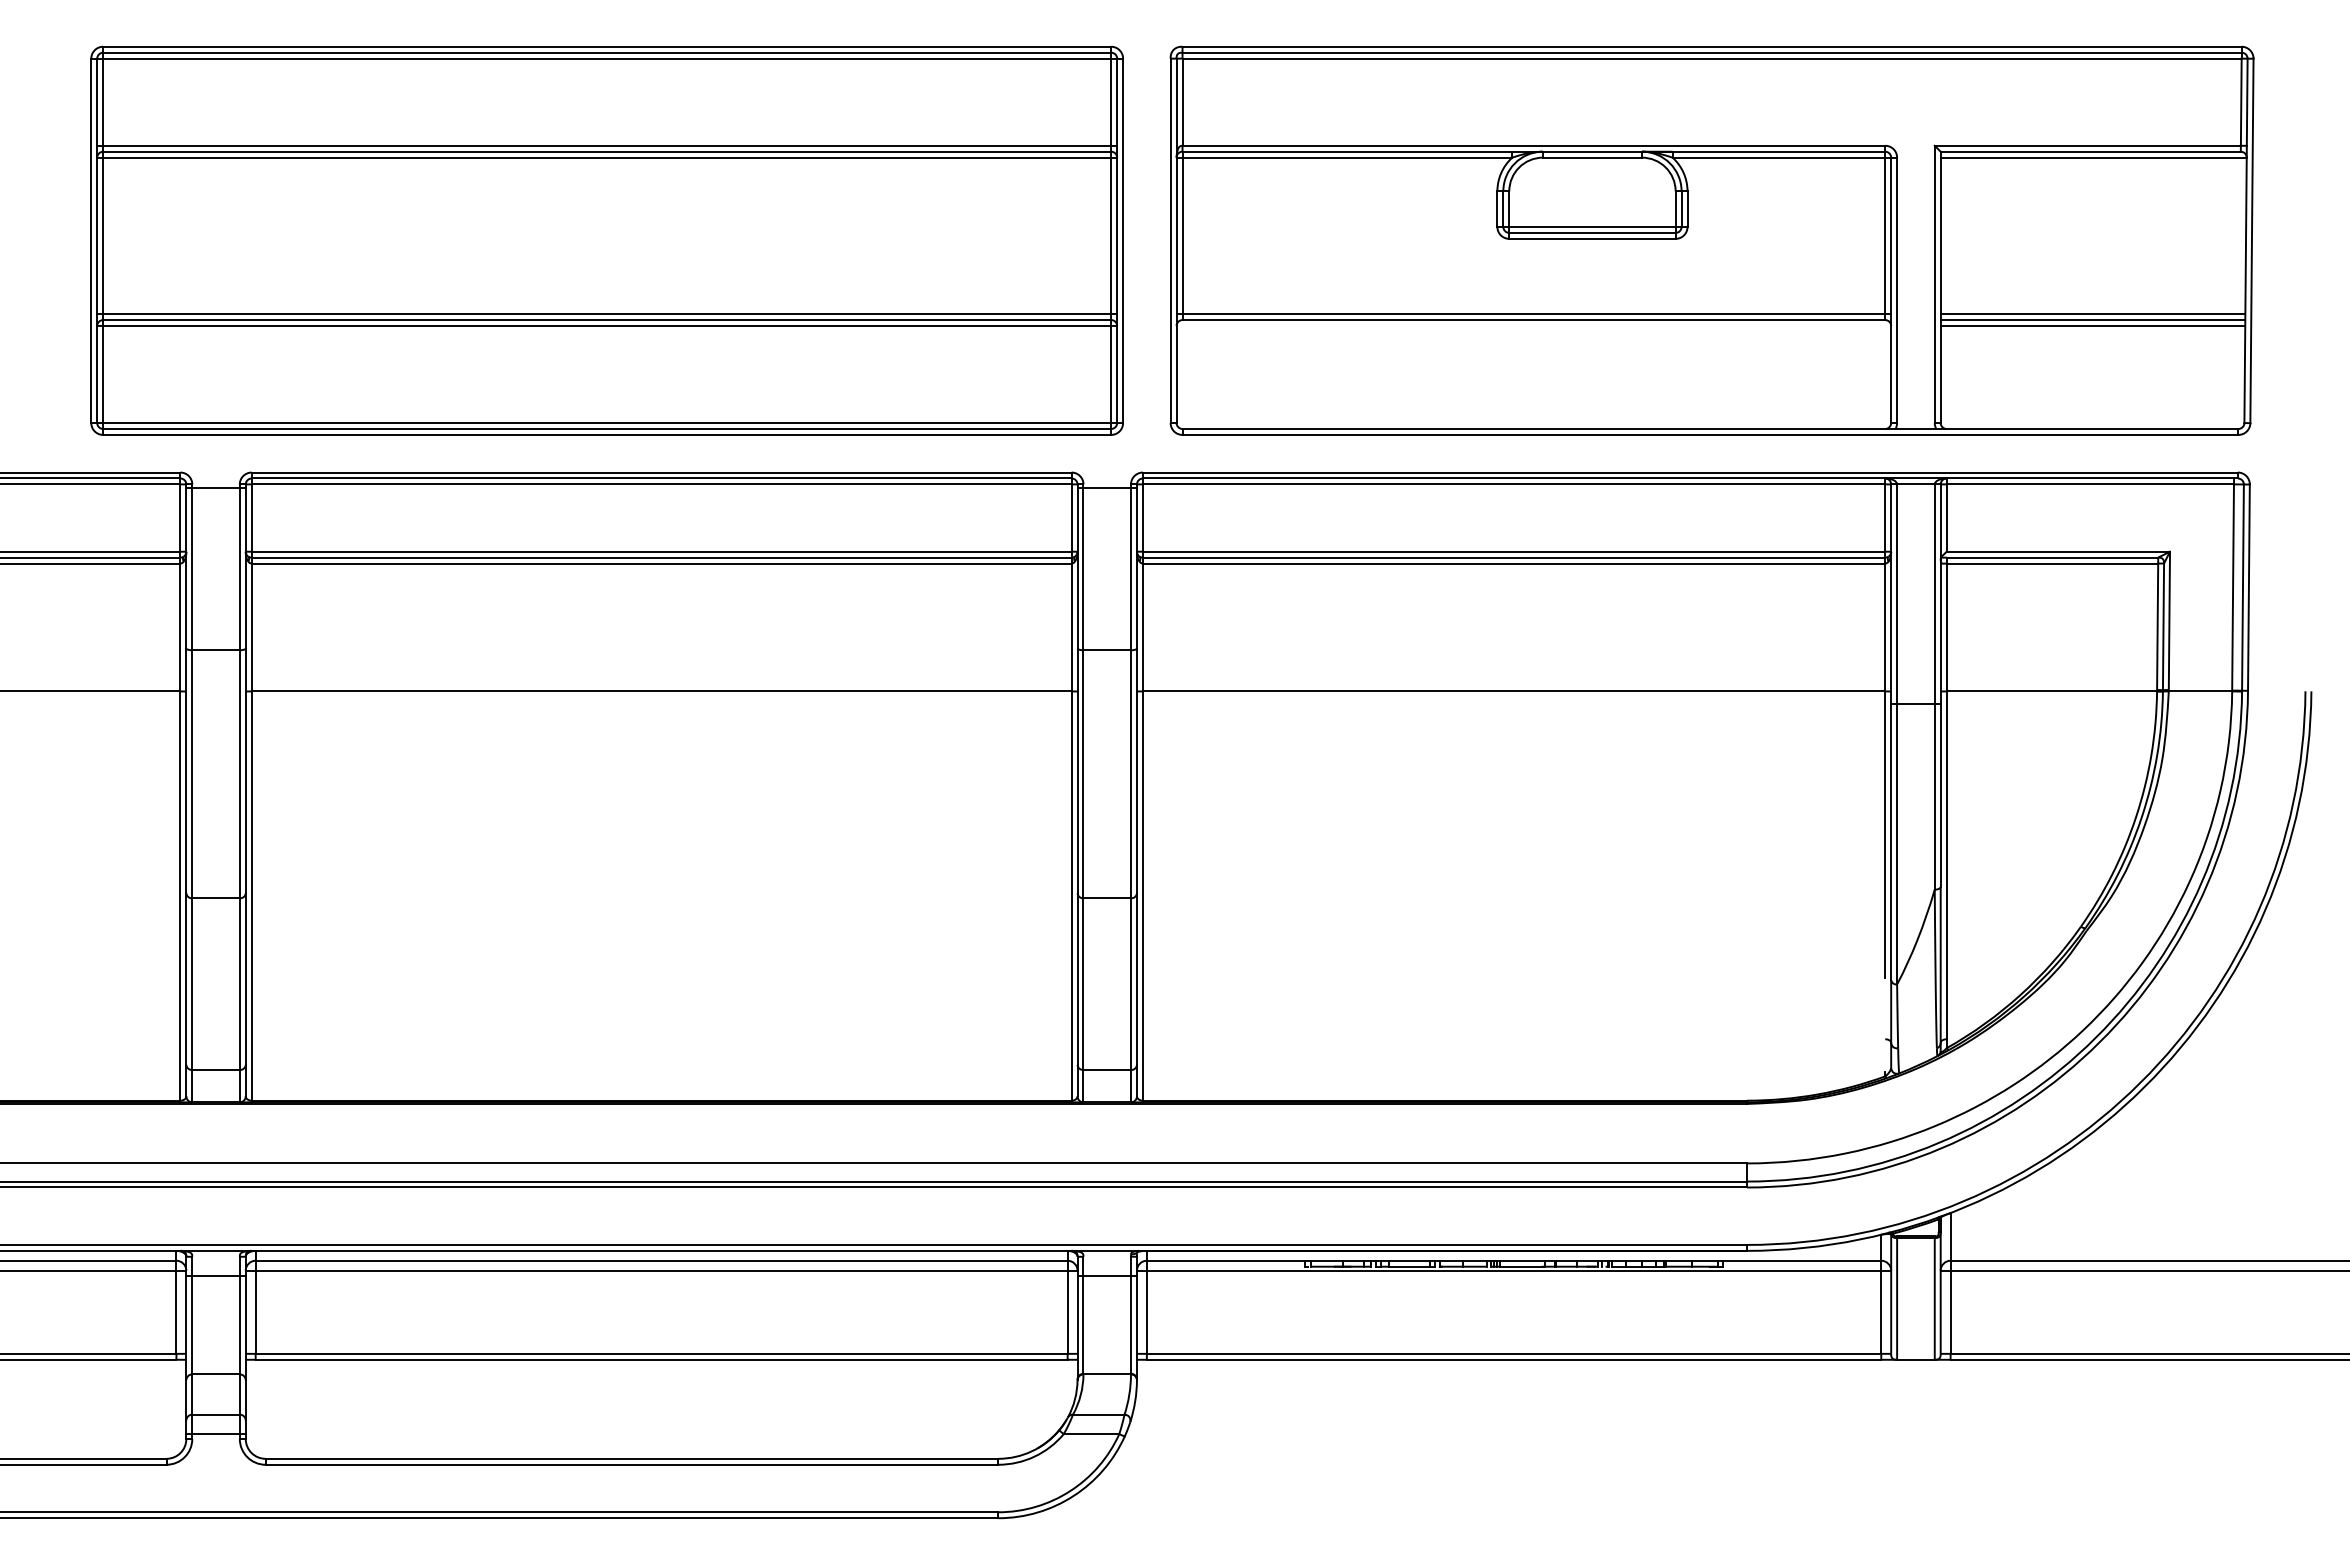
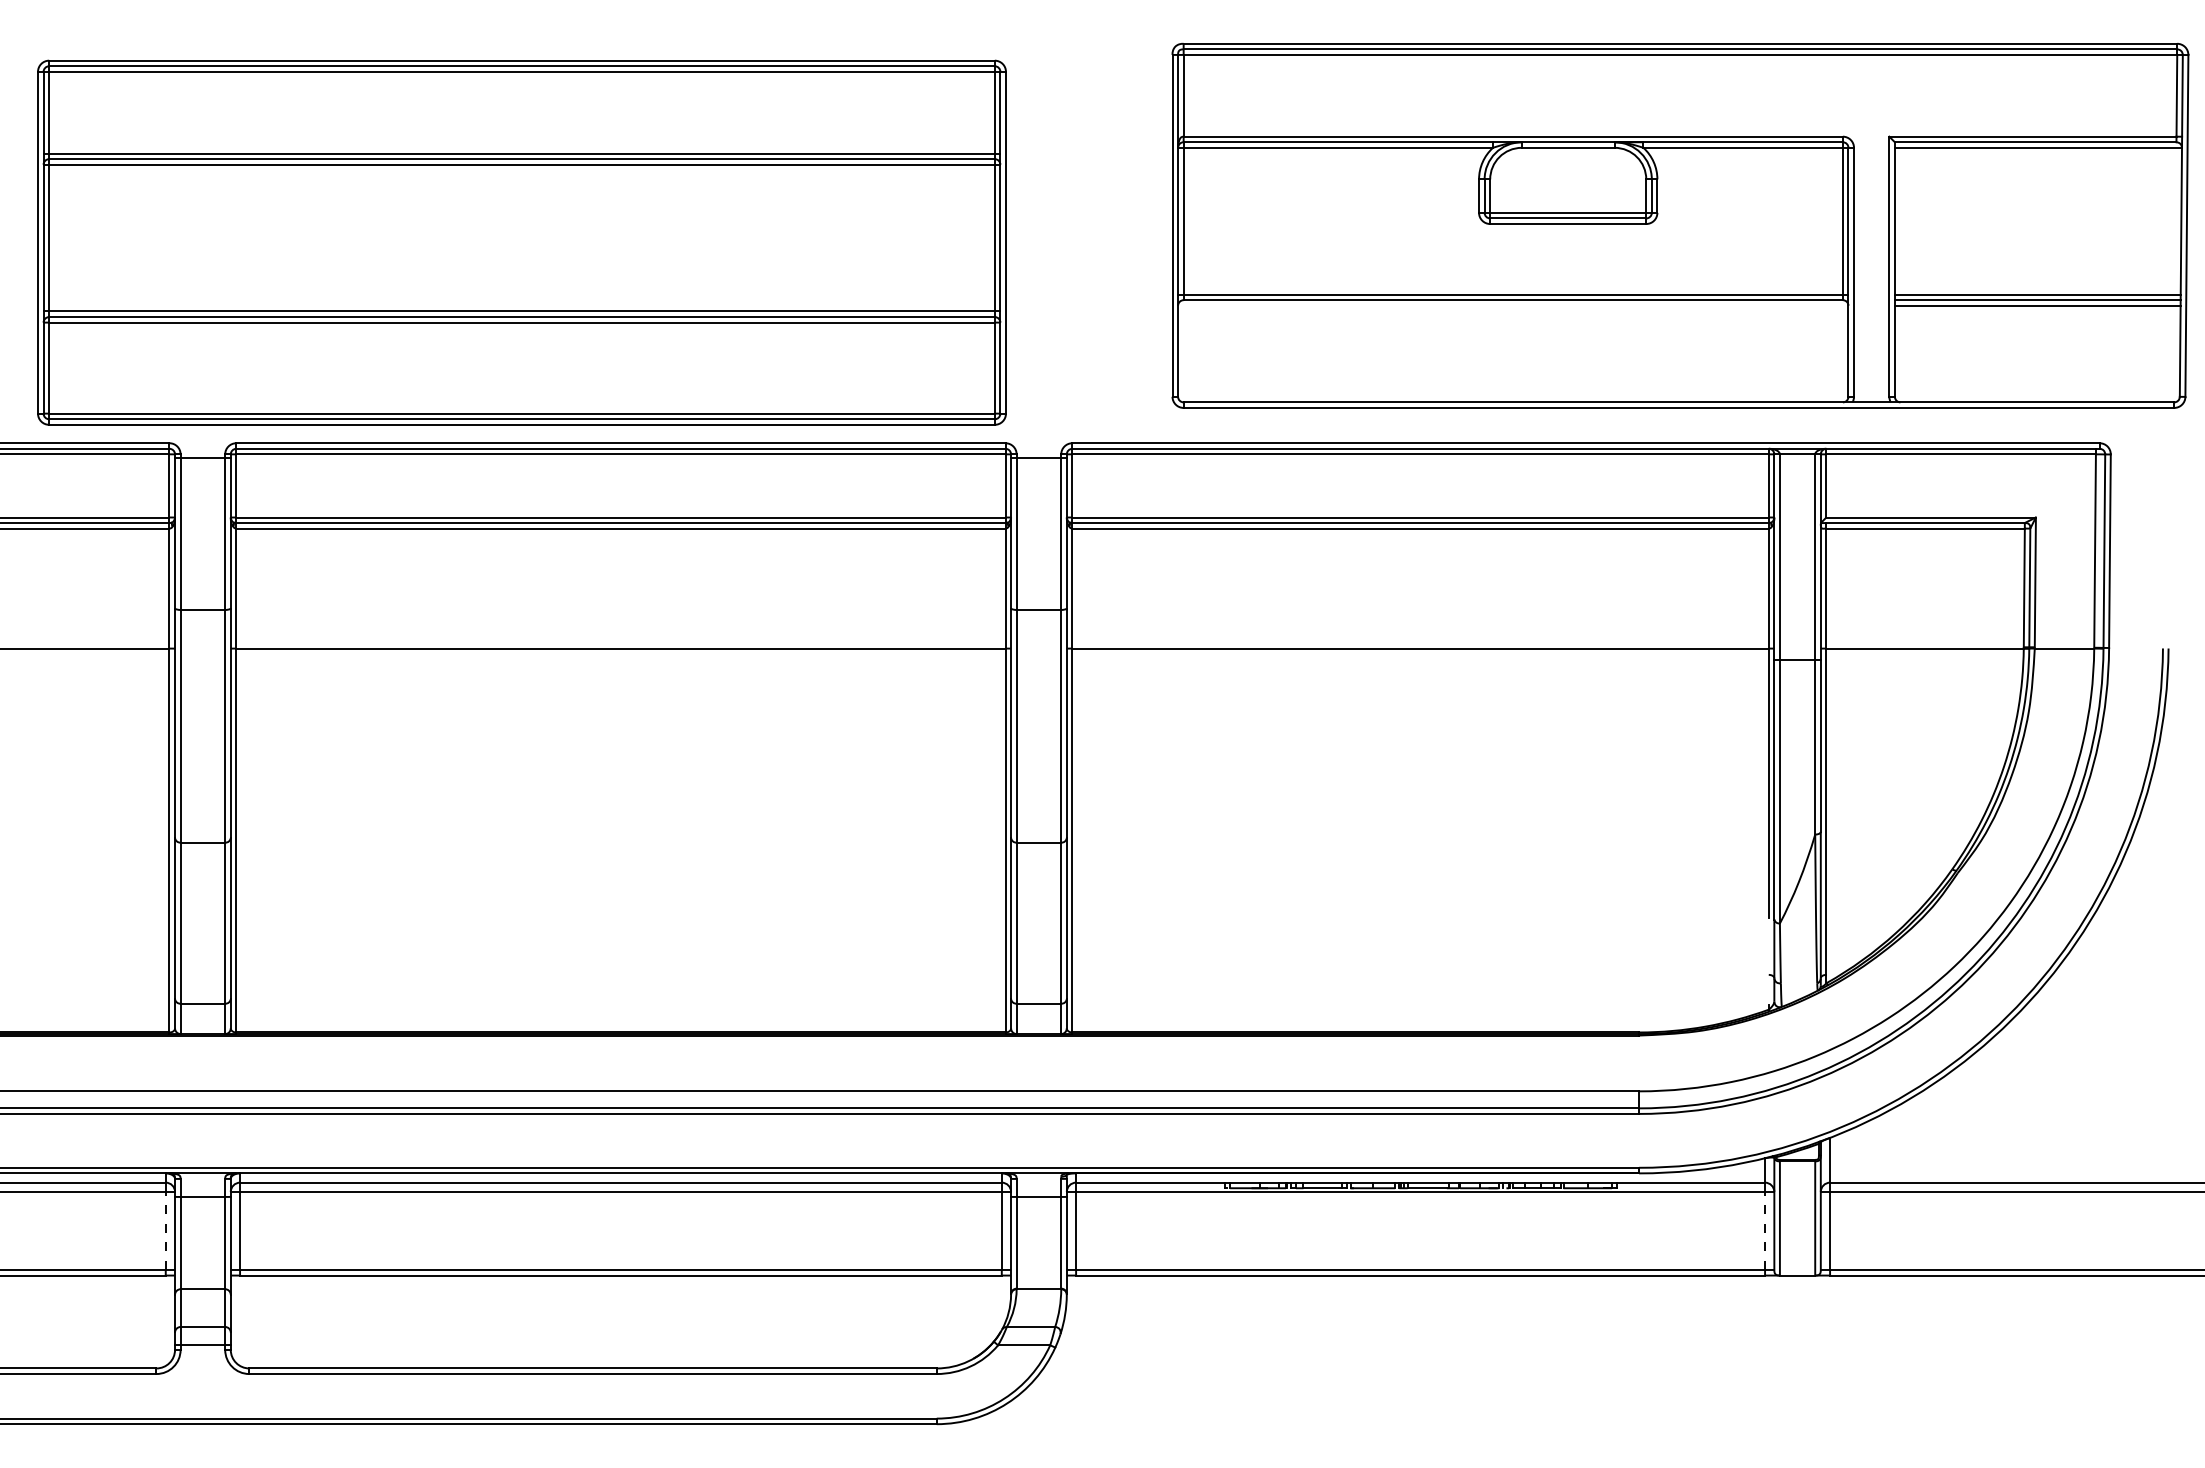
part: (606, 240) -> (521, 242), moved
part: (1711, 240) -> (1679, 225), moved
line: (176, 1312) -> (165, 1231), solid -> dashed
line: (1881, 1312) -> (1765, 1231), solid -> dashed

